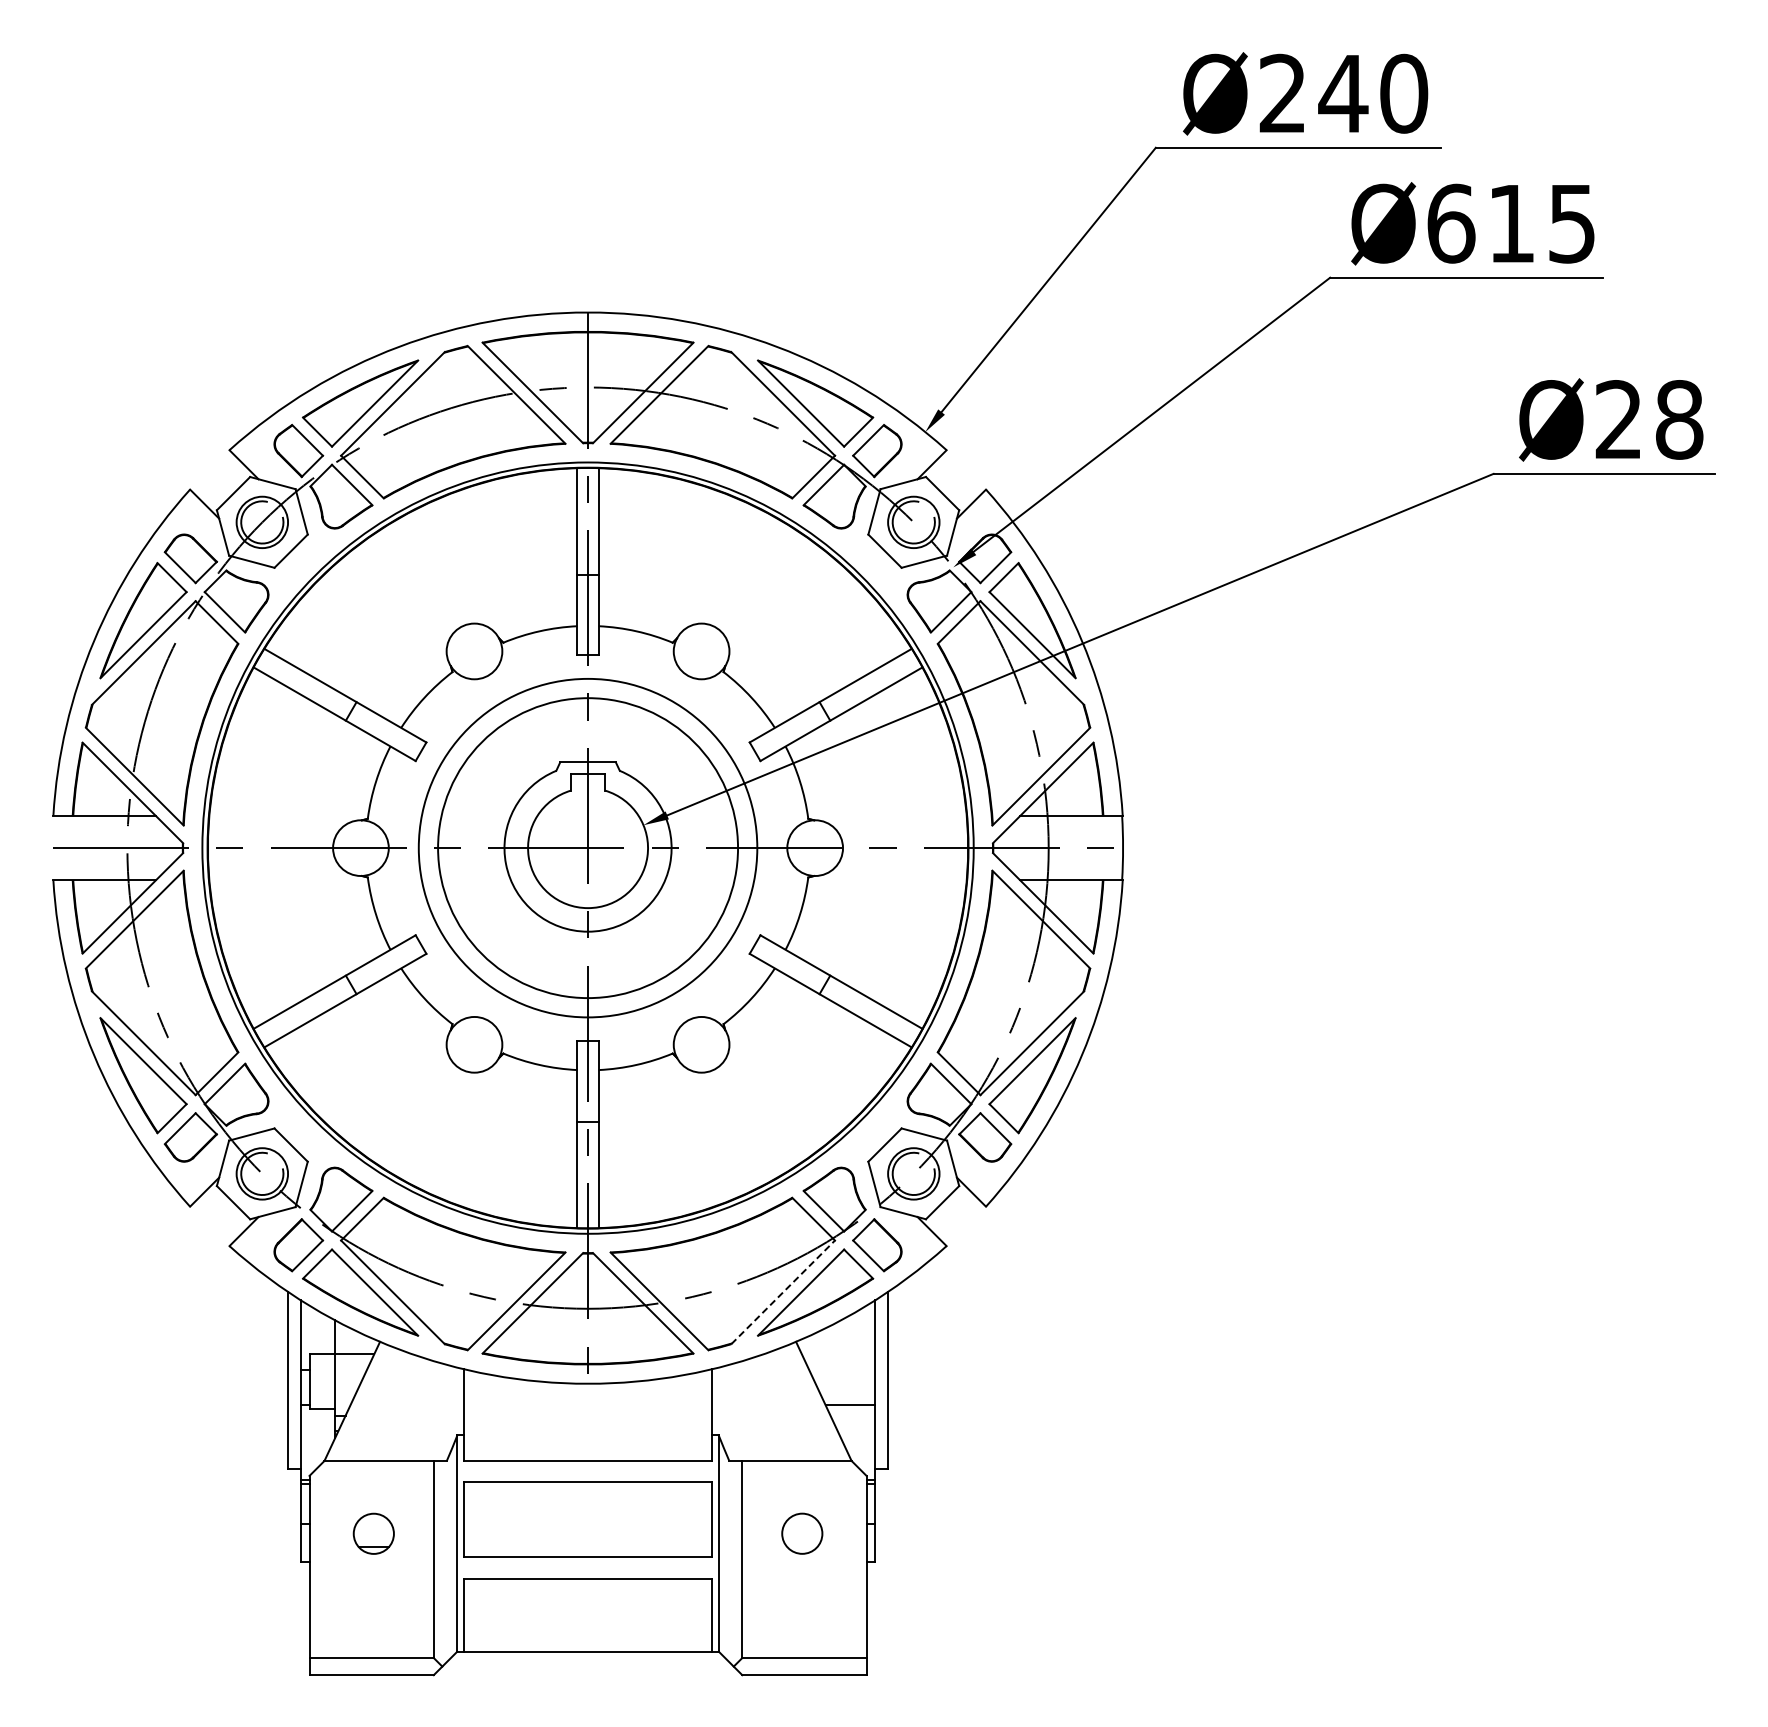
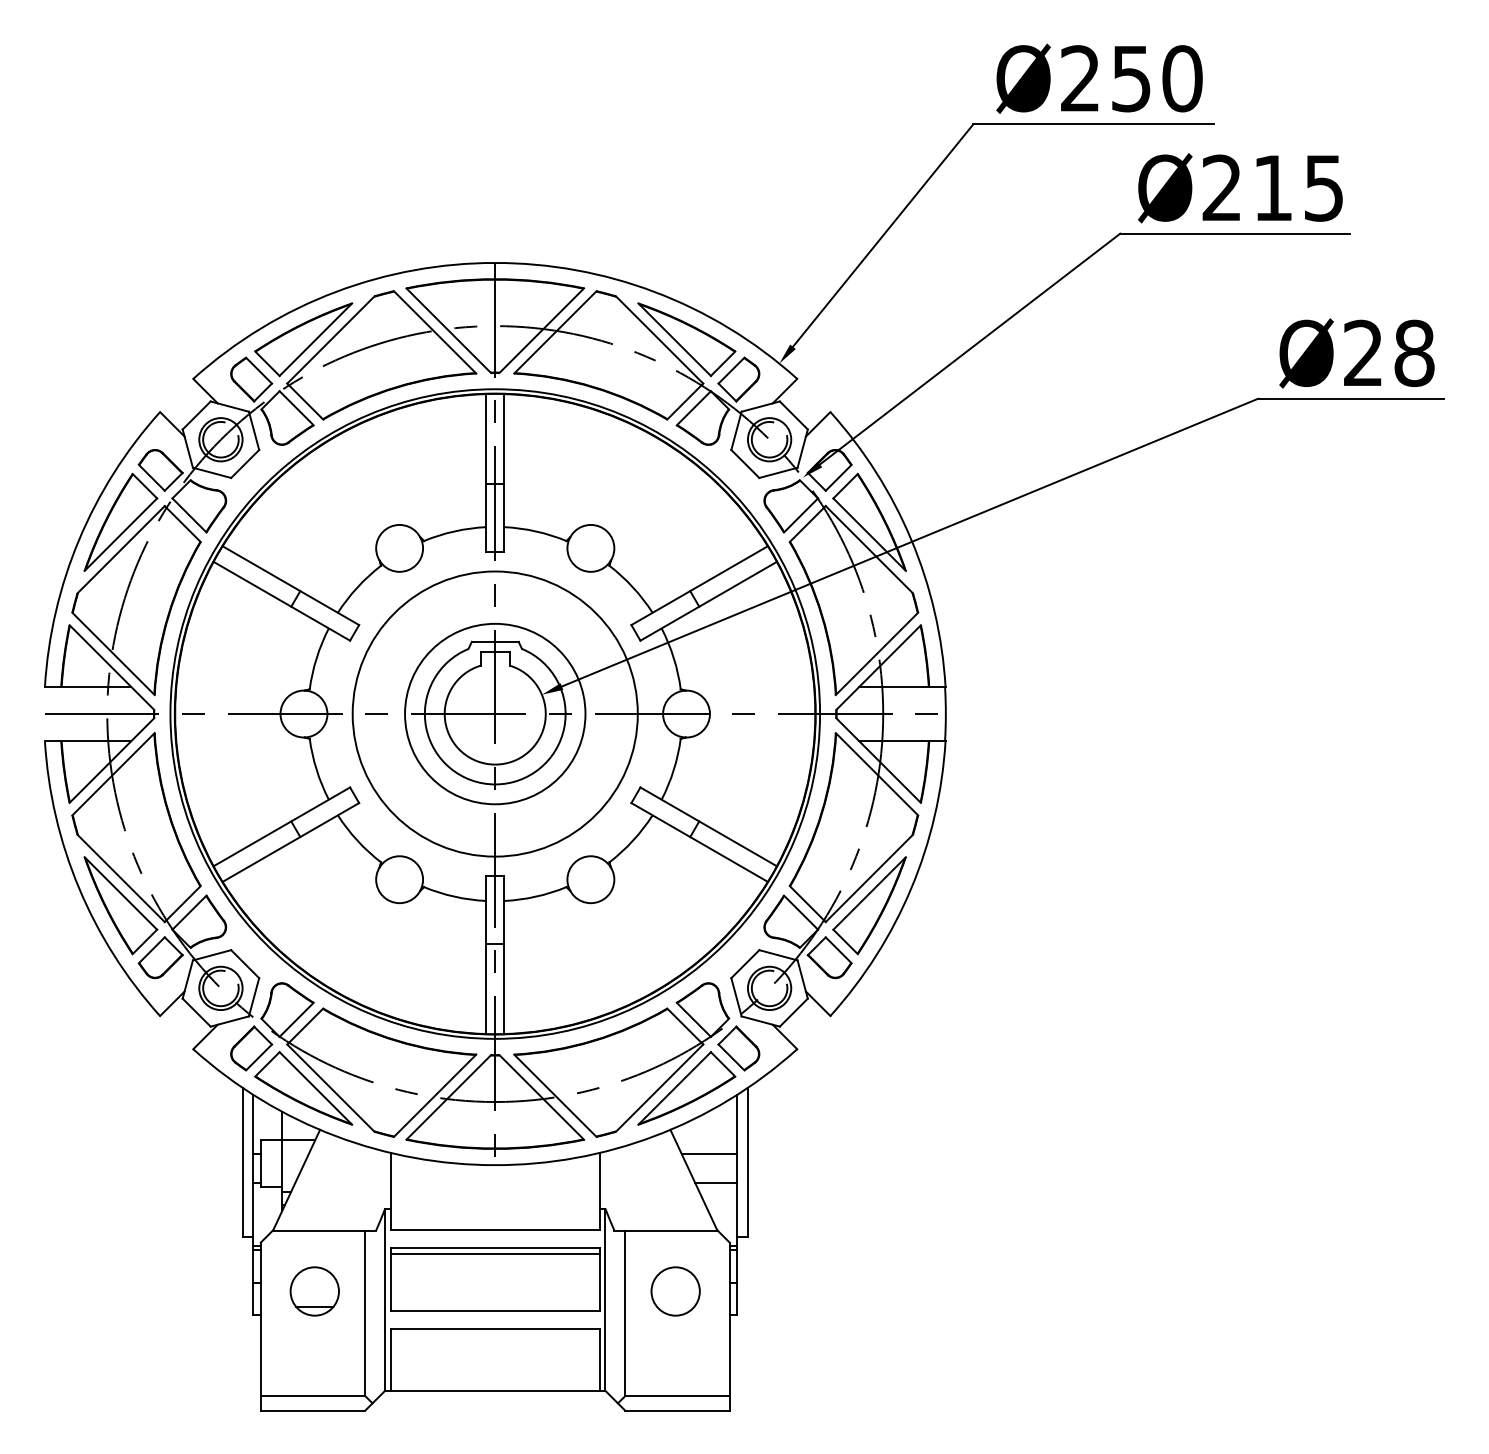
text: (1343, 94) -> (1131, 79), Ø240 -> Ø250
text: (1451, 223) -> (1222, 187), Ø615 -> Ø215
circle: (587, 848) -> (494, 714), size x0.71
line: (783, 1292) -> (659, 1088), dashed -> solid
line: (842, 1370) -> (709, 1153), added
line: (587, 1488) -> (494, 1253), added
part: (373, 1533) -> (314, 1291), size x1.43
circle: (802, 1533) -> (675, 1291), size x1.43

